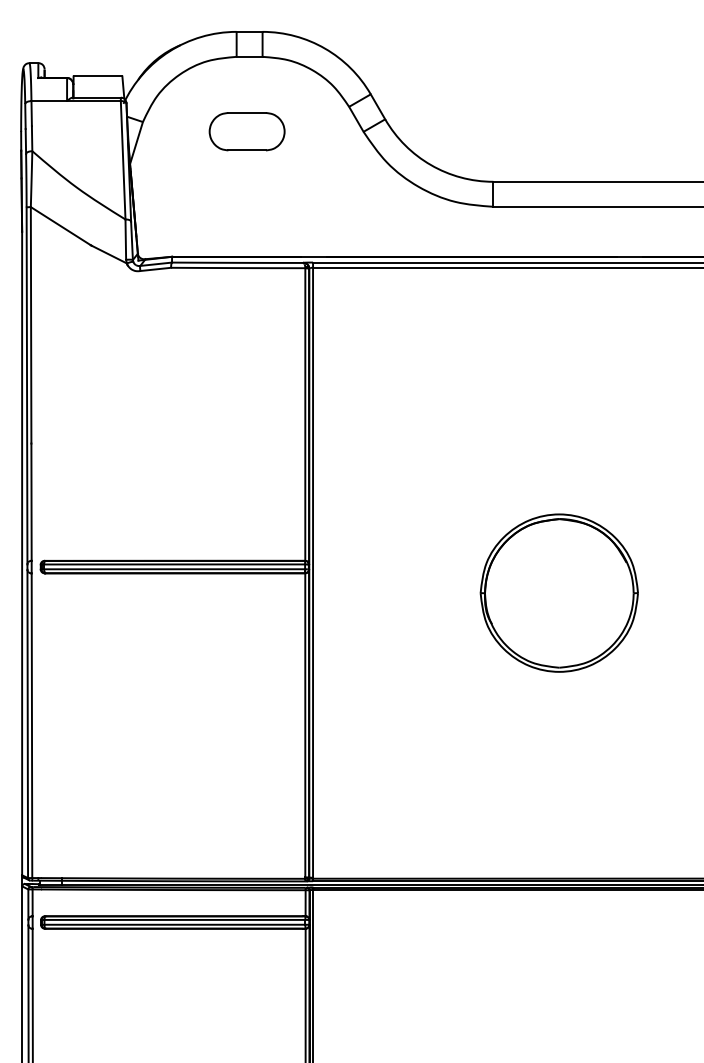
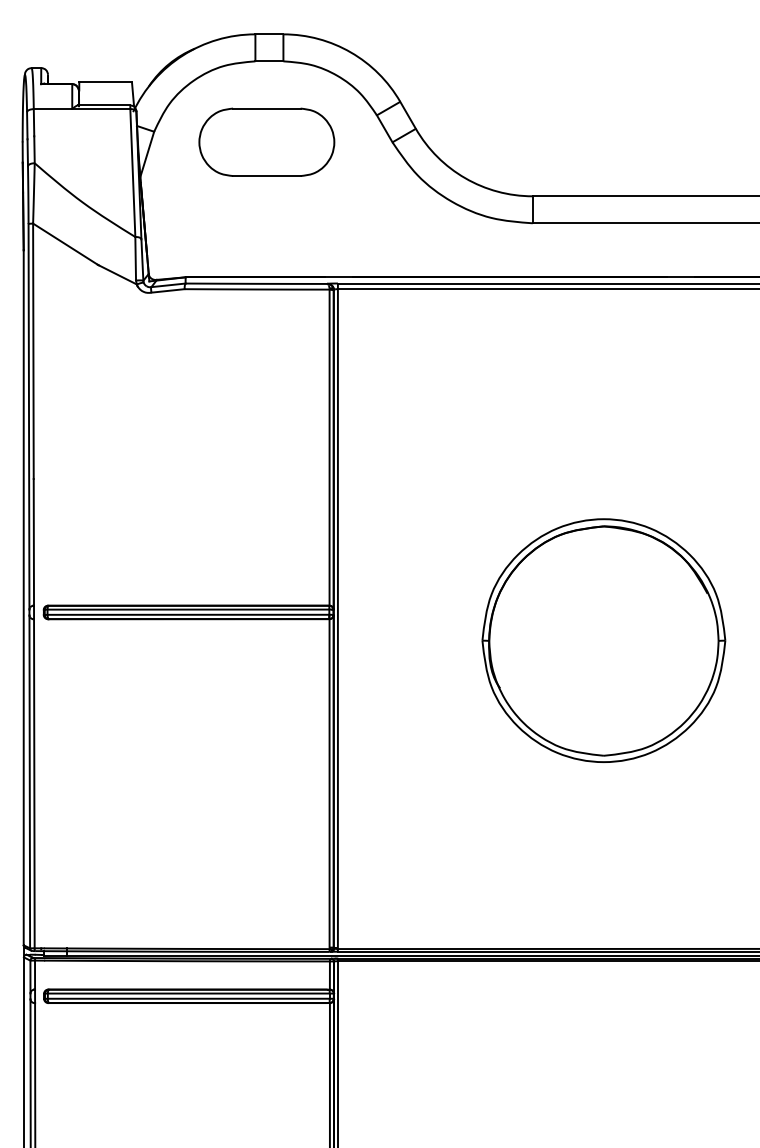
part: (246, 131) -> (266, 141), size x1.67
part: (559, 592) -> (604, 639), size x1.43

